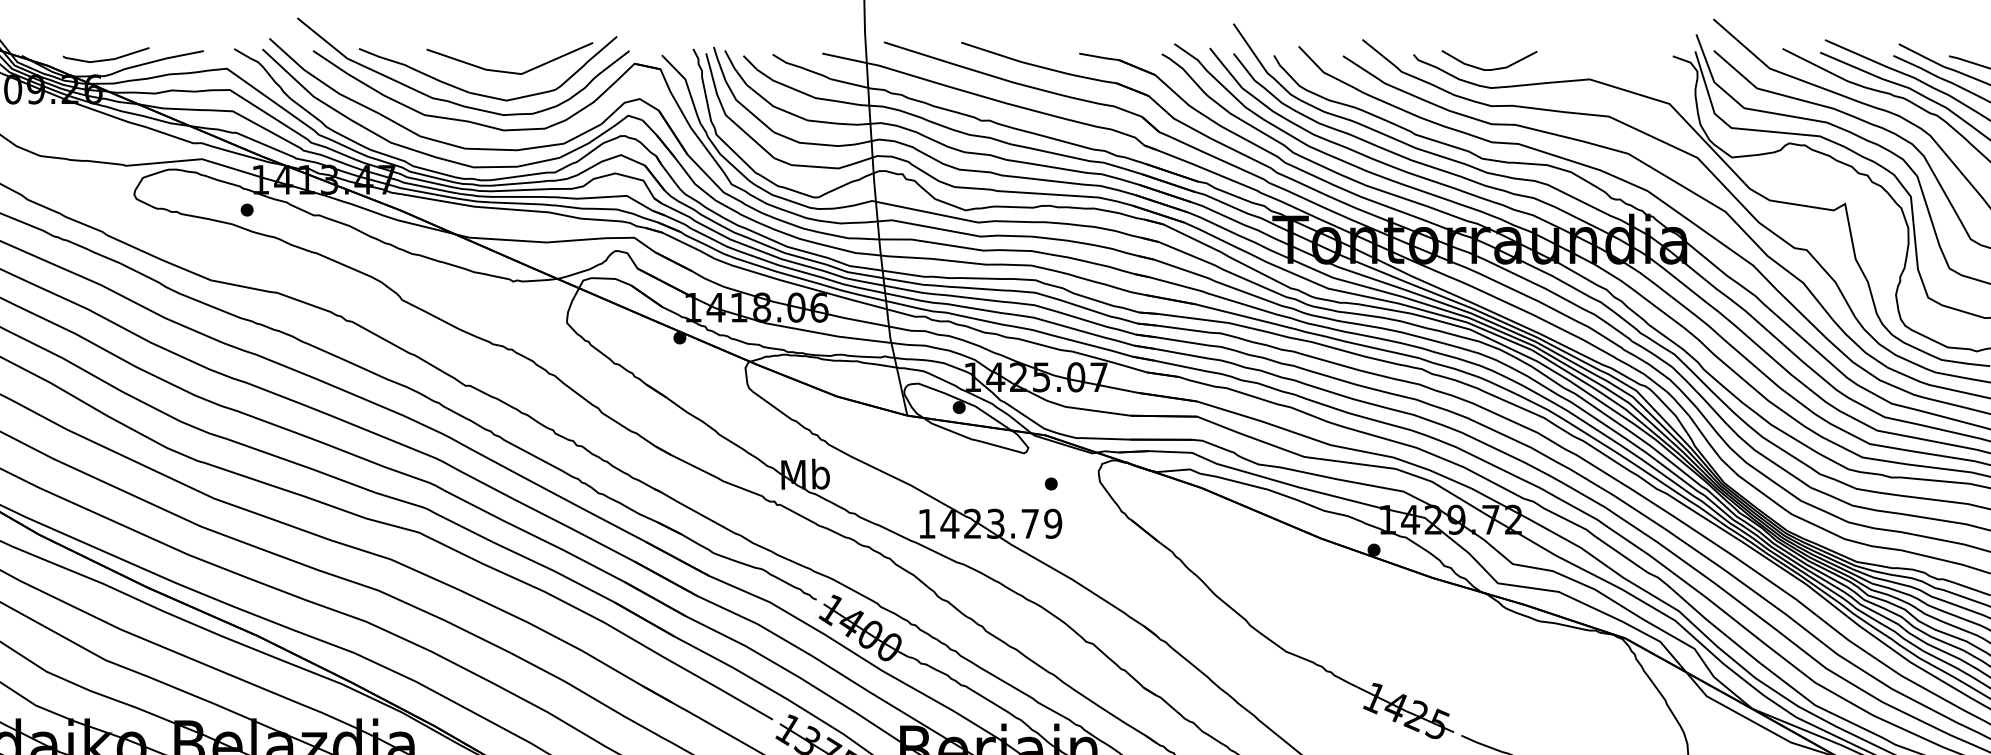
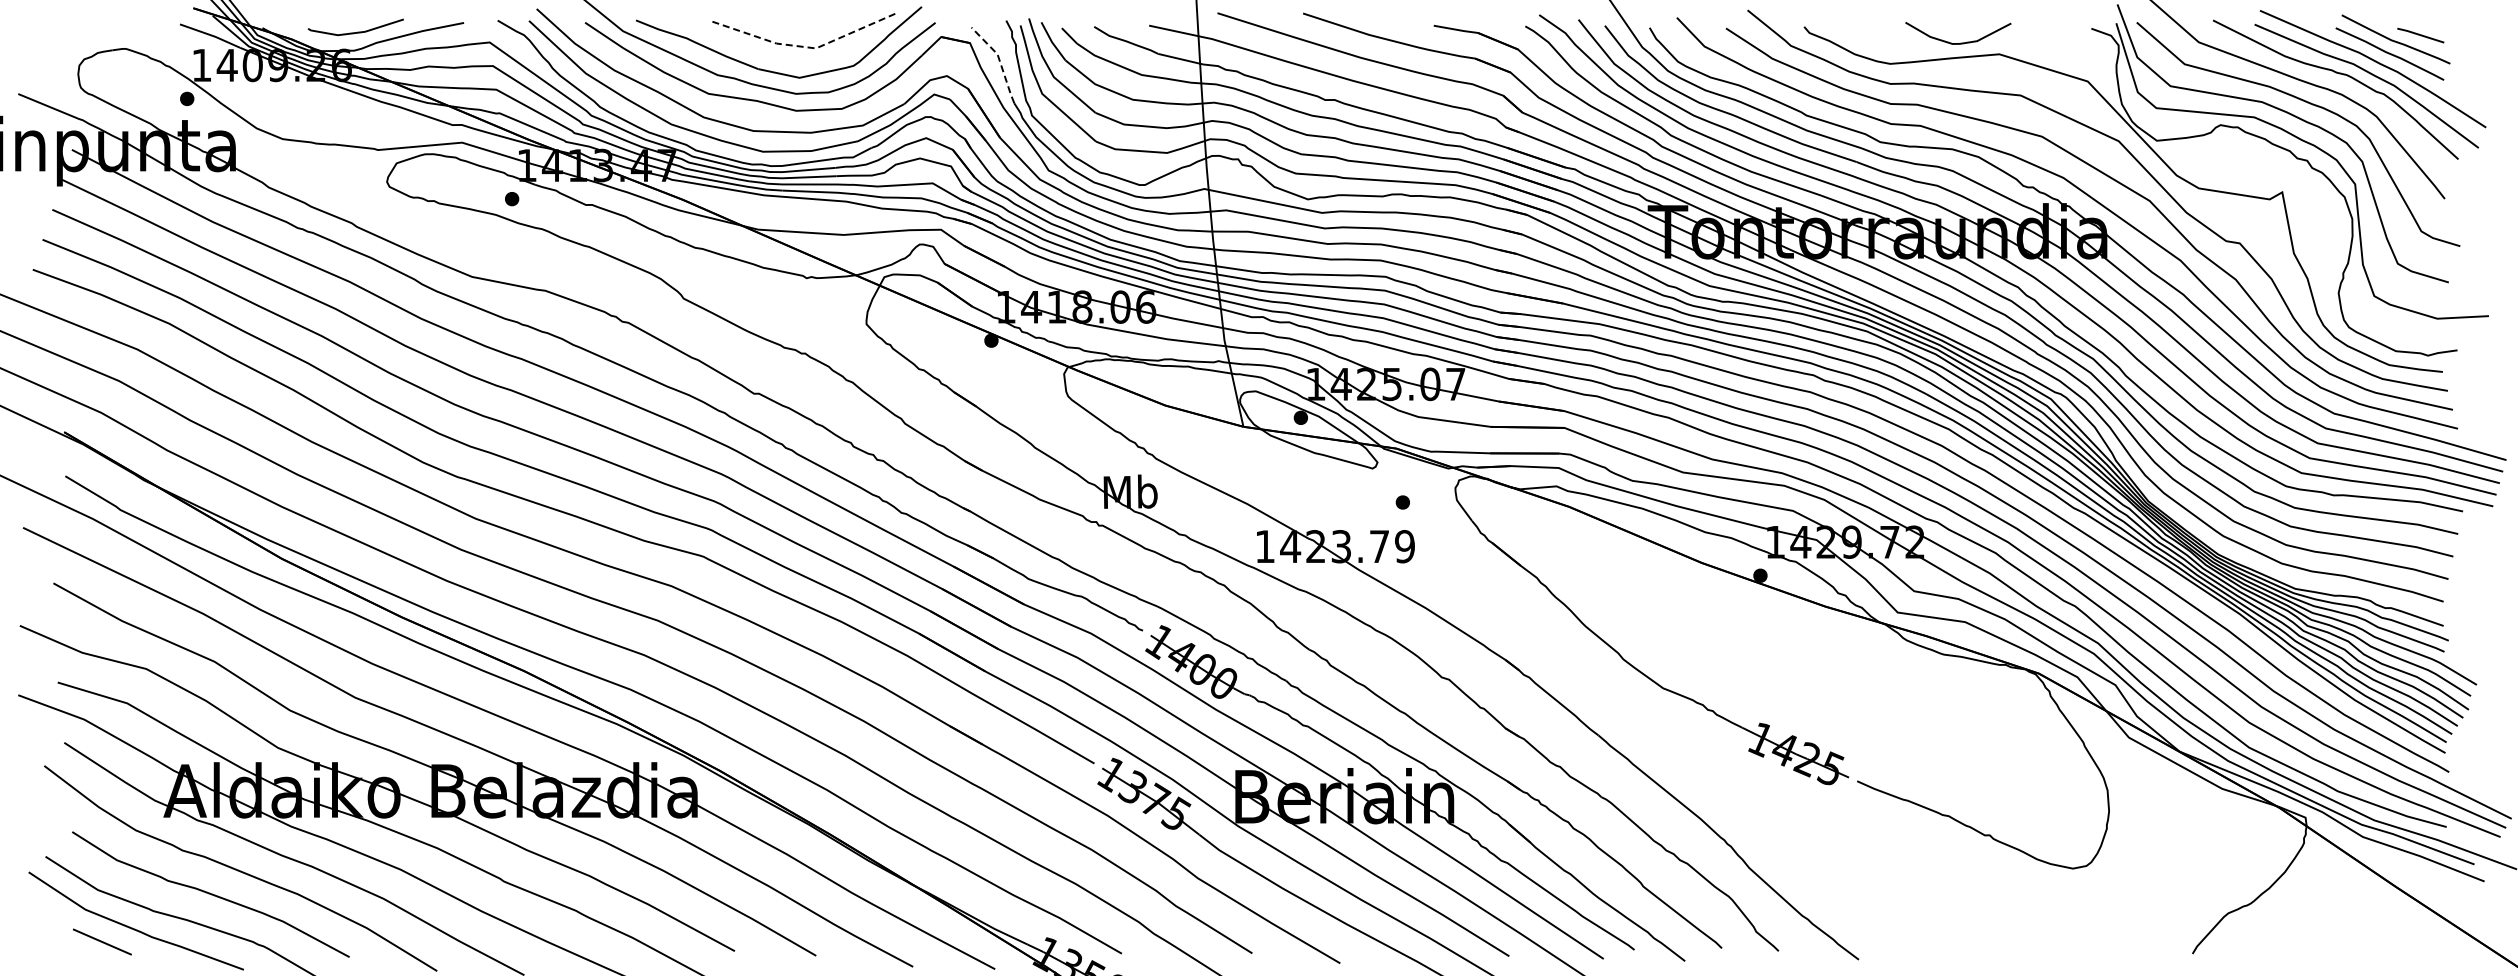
curve: (1491, 68) -> (1960, 42), moved
line: (511, 72) -> (804, 46), solid -> dashed
line: (687, 84) -> (999, 60), solid -> dashed

